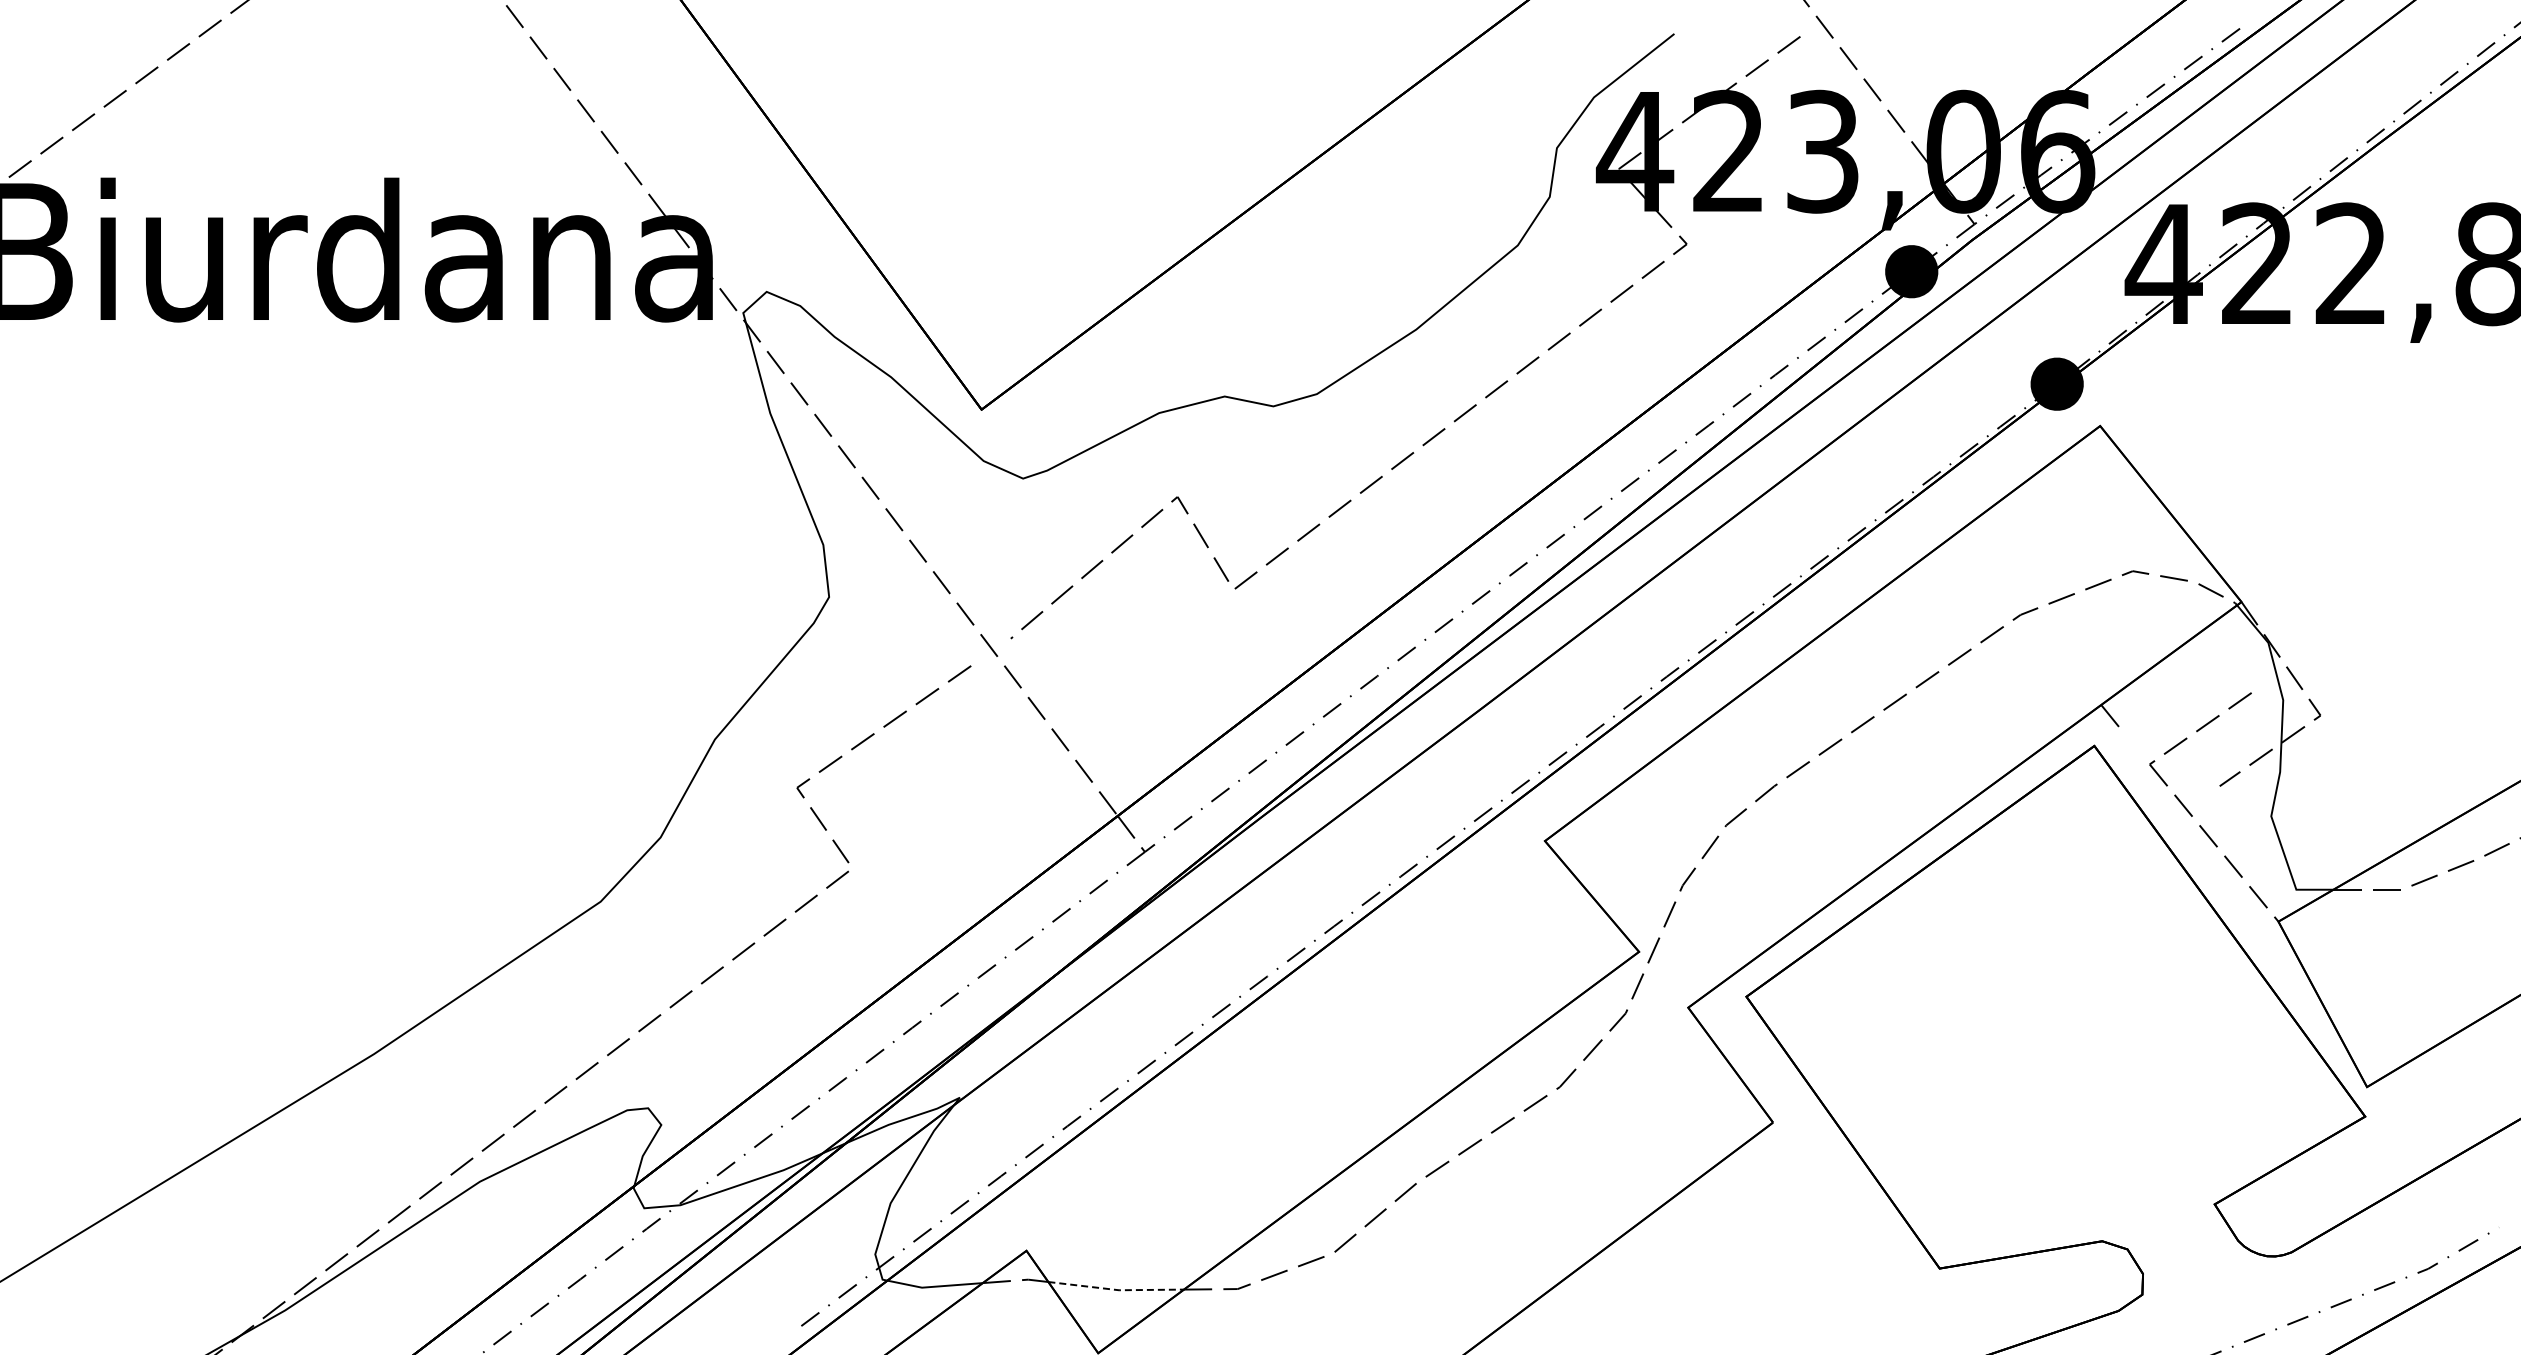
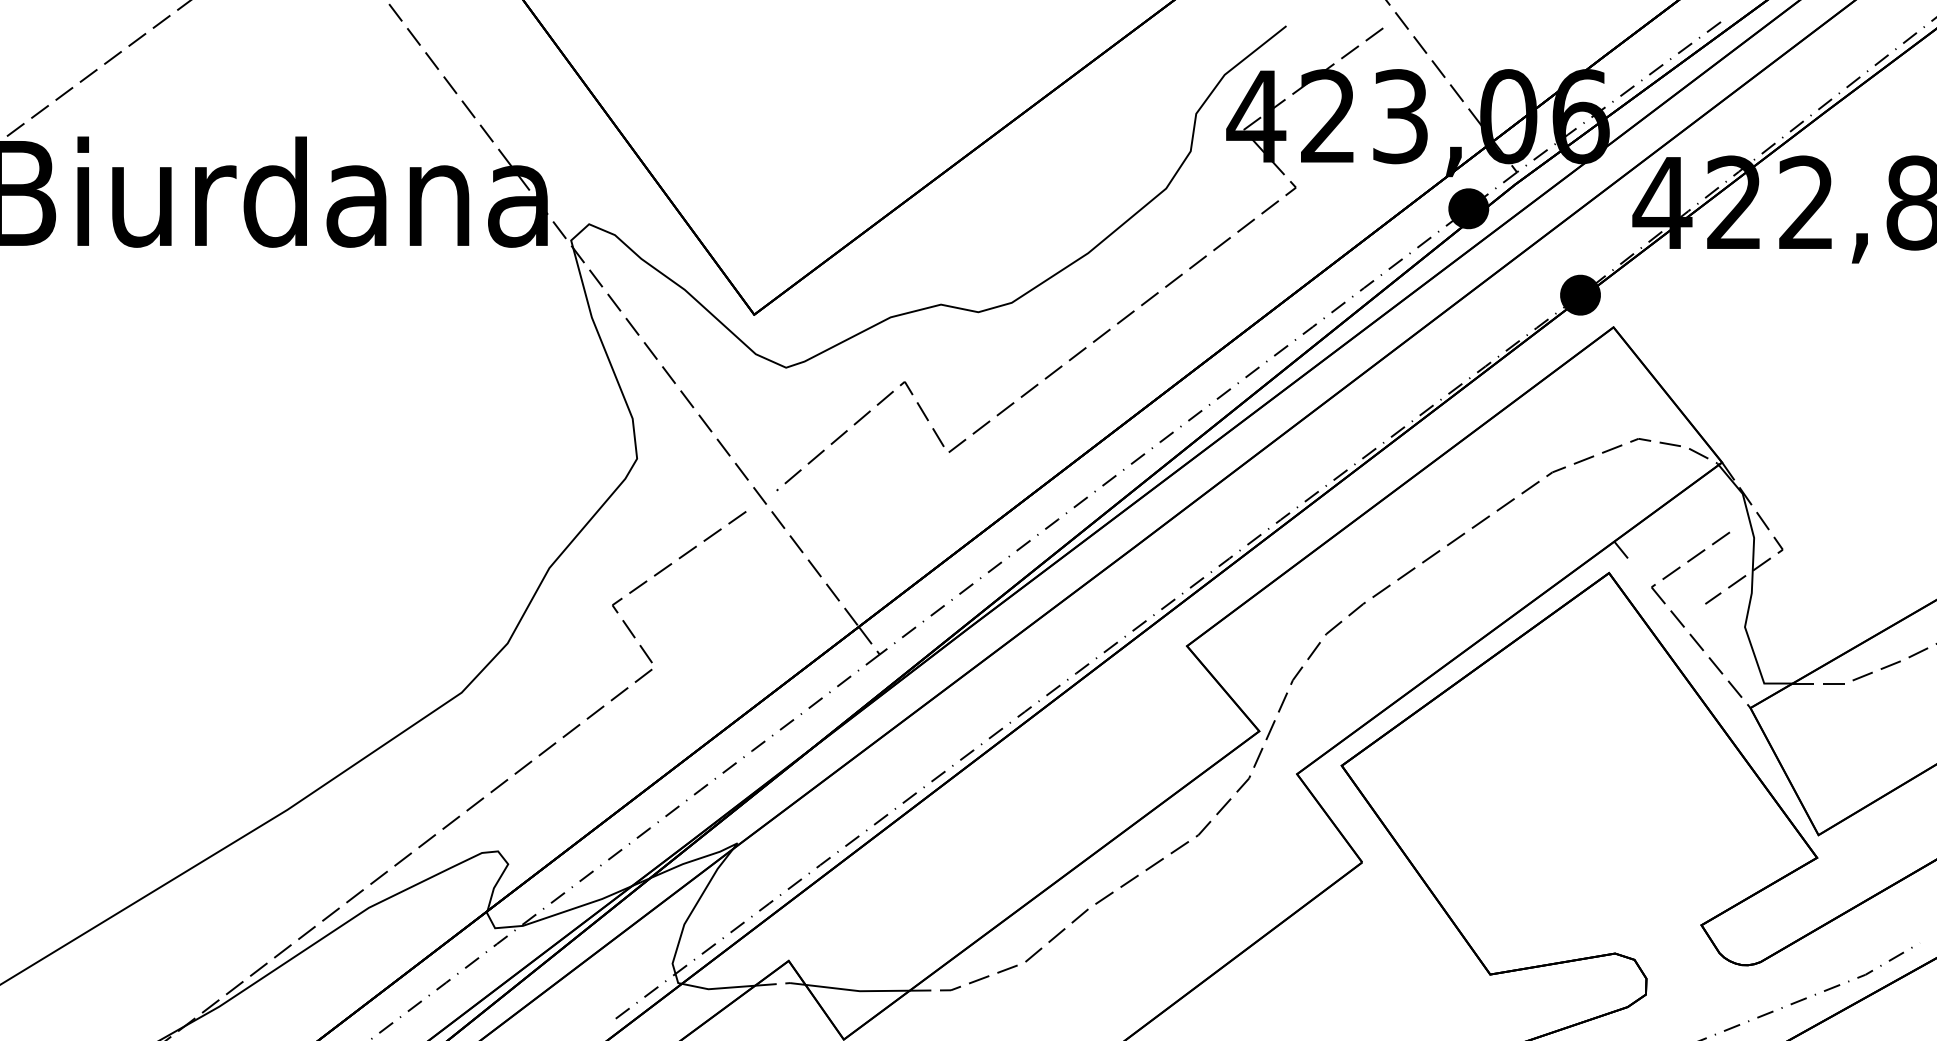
line: (1116, 1289) -> (857, 990), dashed -> solid

